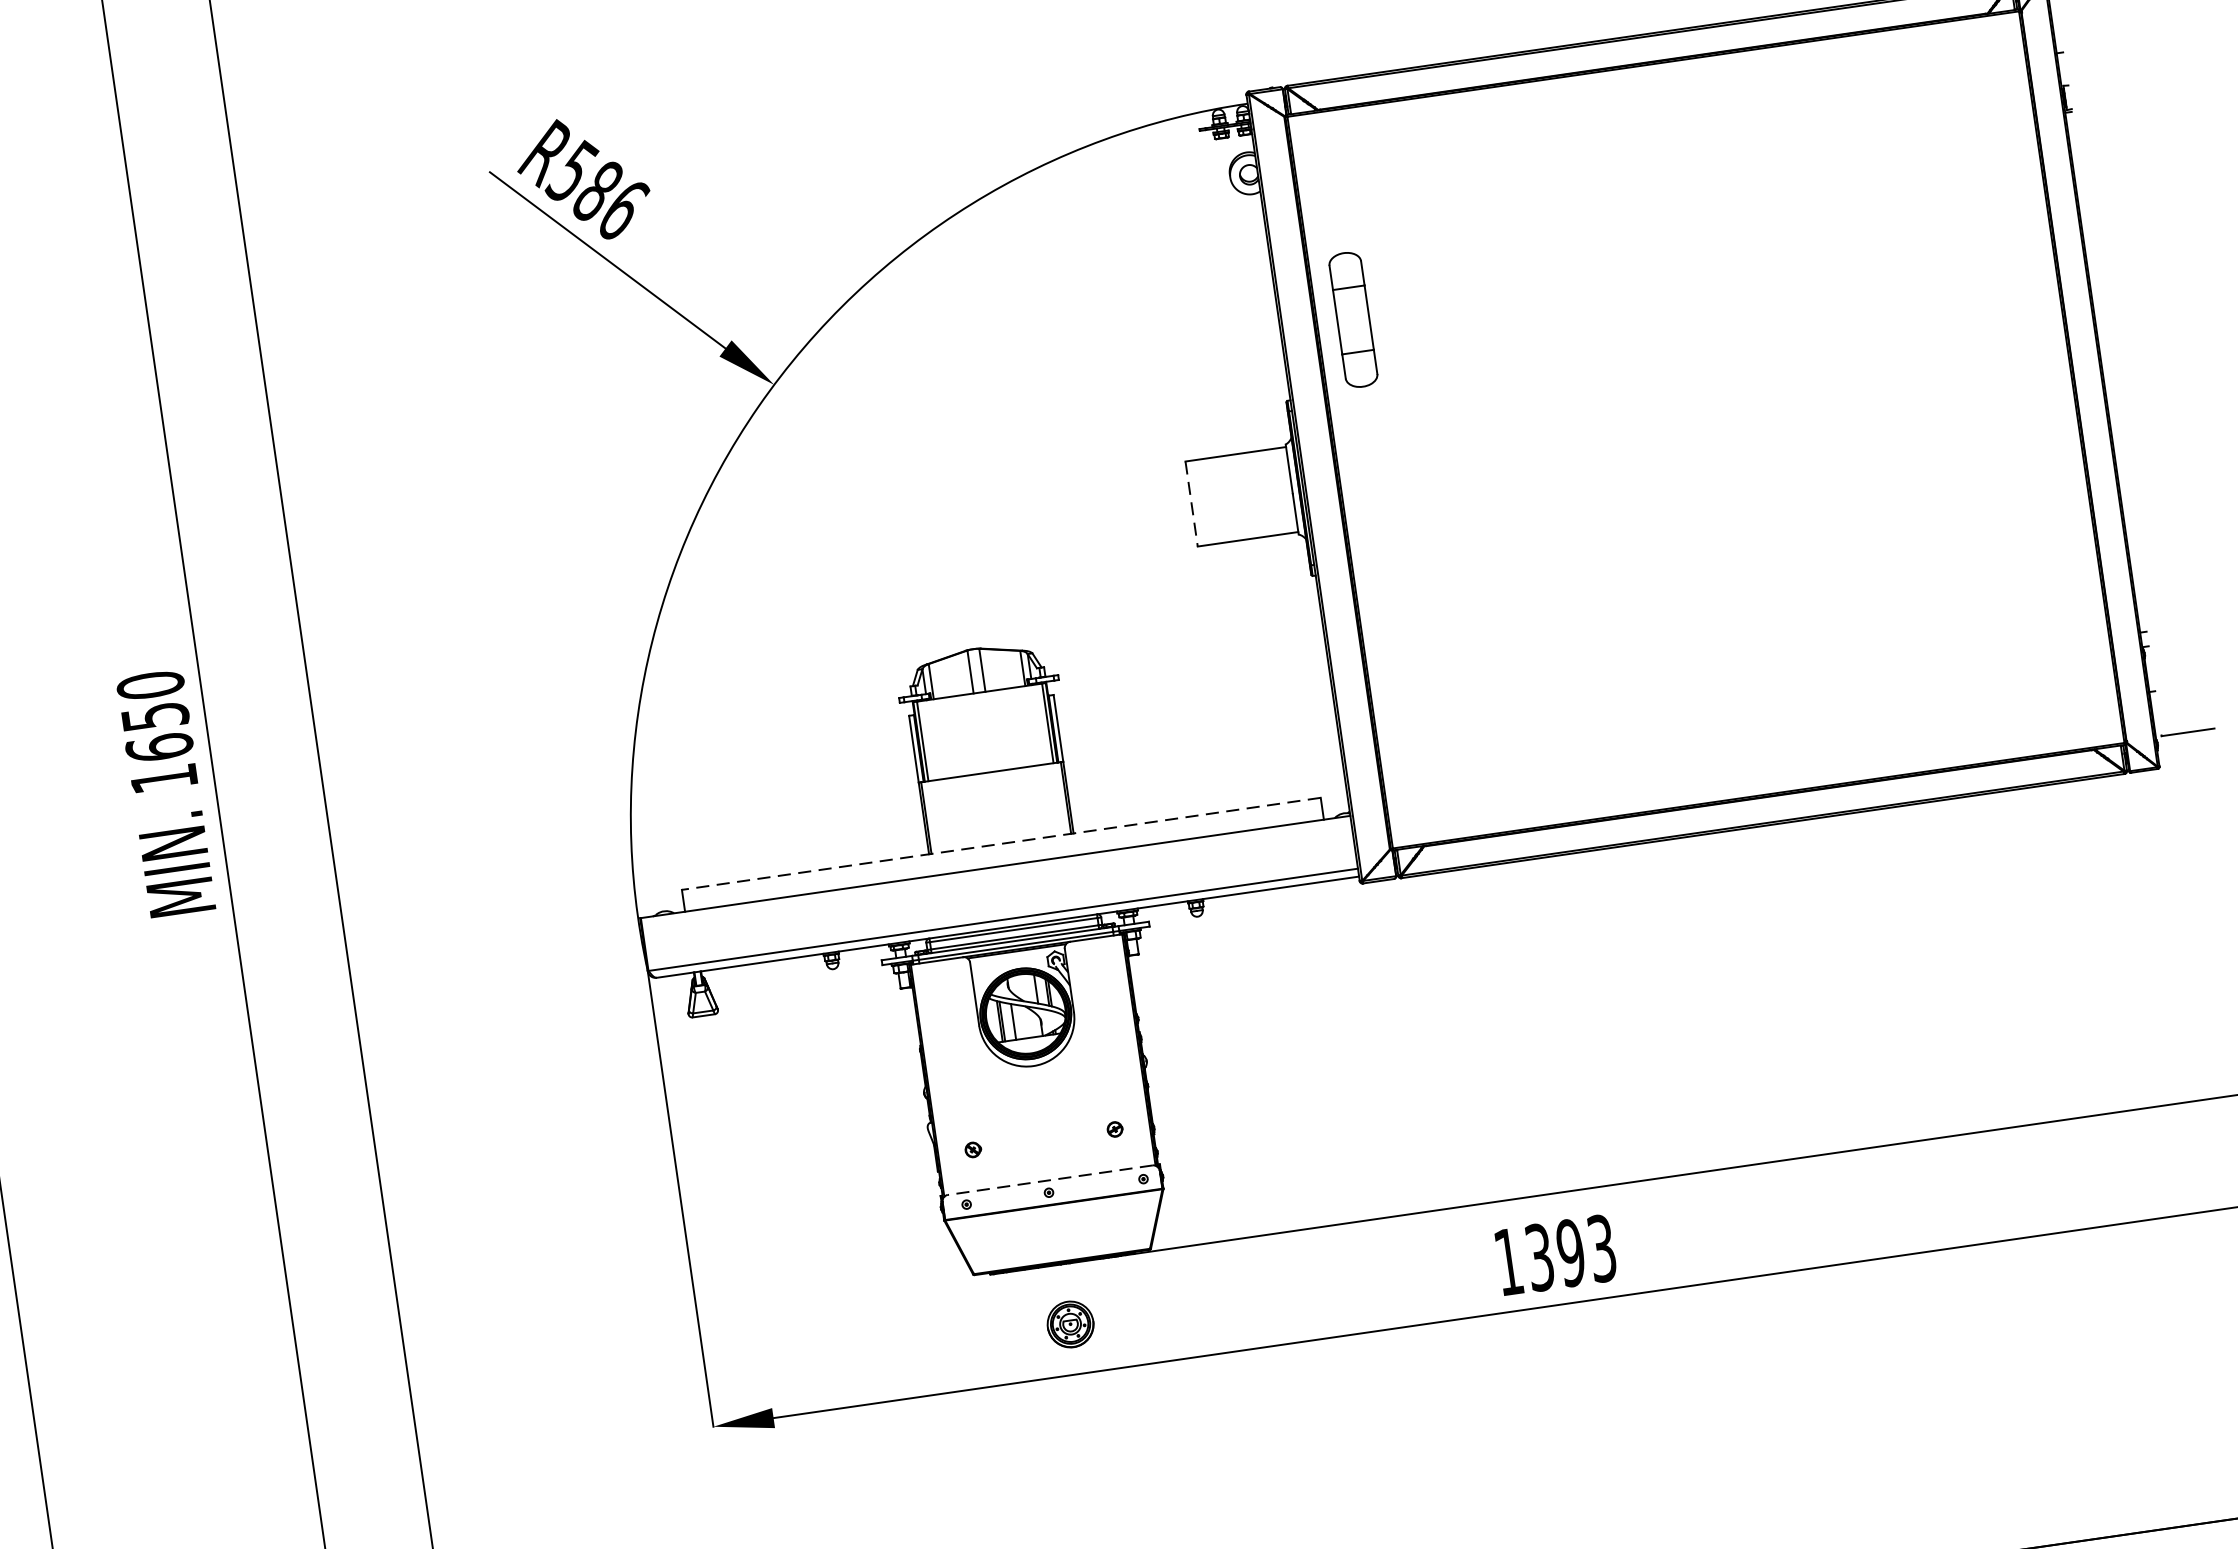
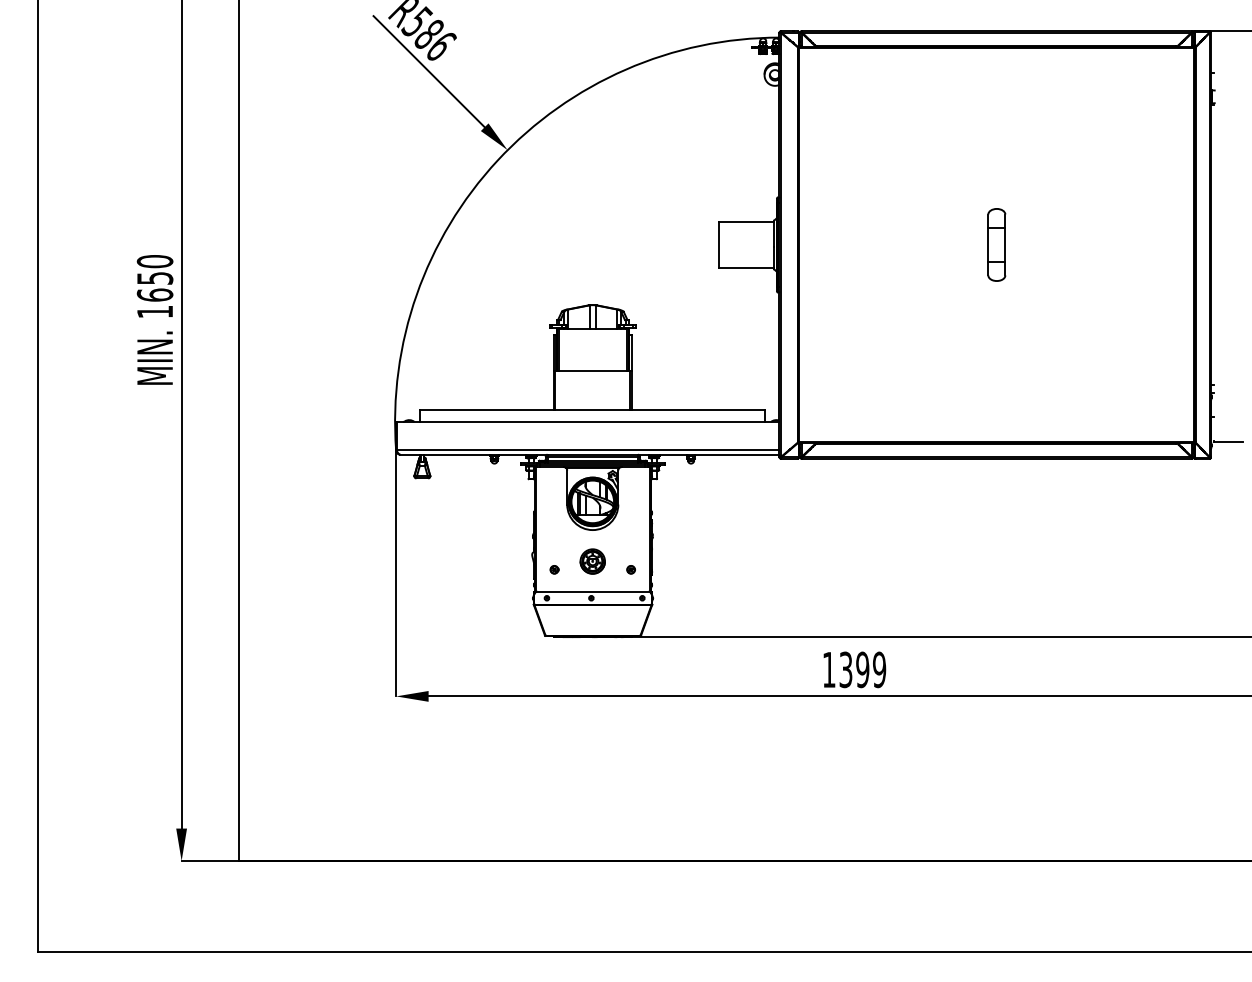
part: (1352, 319) -> (996, 244), moved
line: (1191, 503) -> (719, 244), dashed -> solid
line: (1000, 844) -> (592, 410), dashed -> solid
line: (1049, 1179) -> (592, 591), dashed -> solid
text: (1601, 1247) -> (879, 669), 1393 -> 1399
part: (1070, 1324) -> (592, 561), moved

